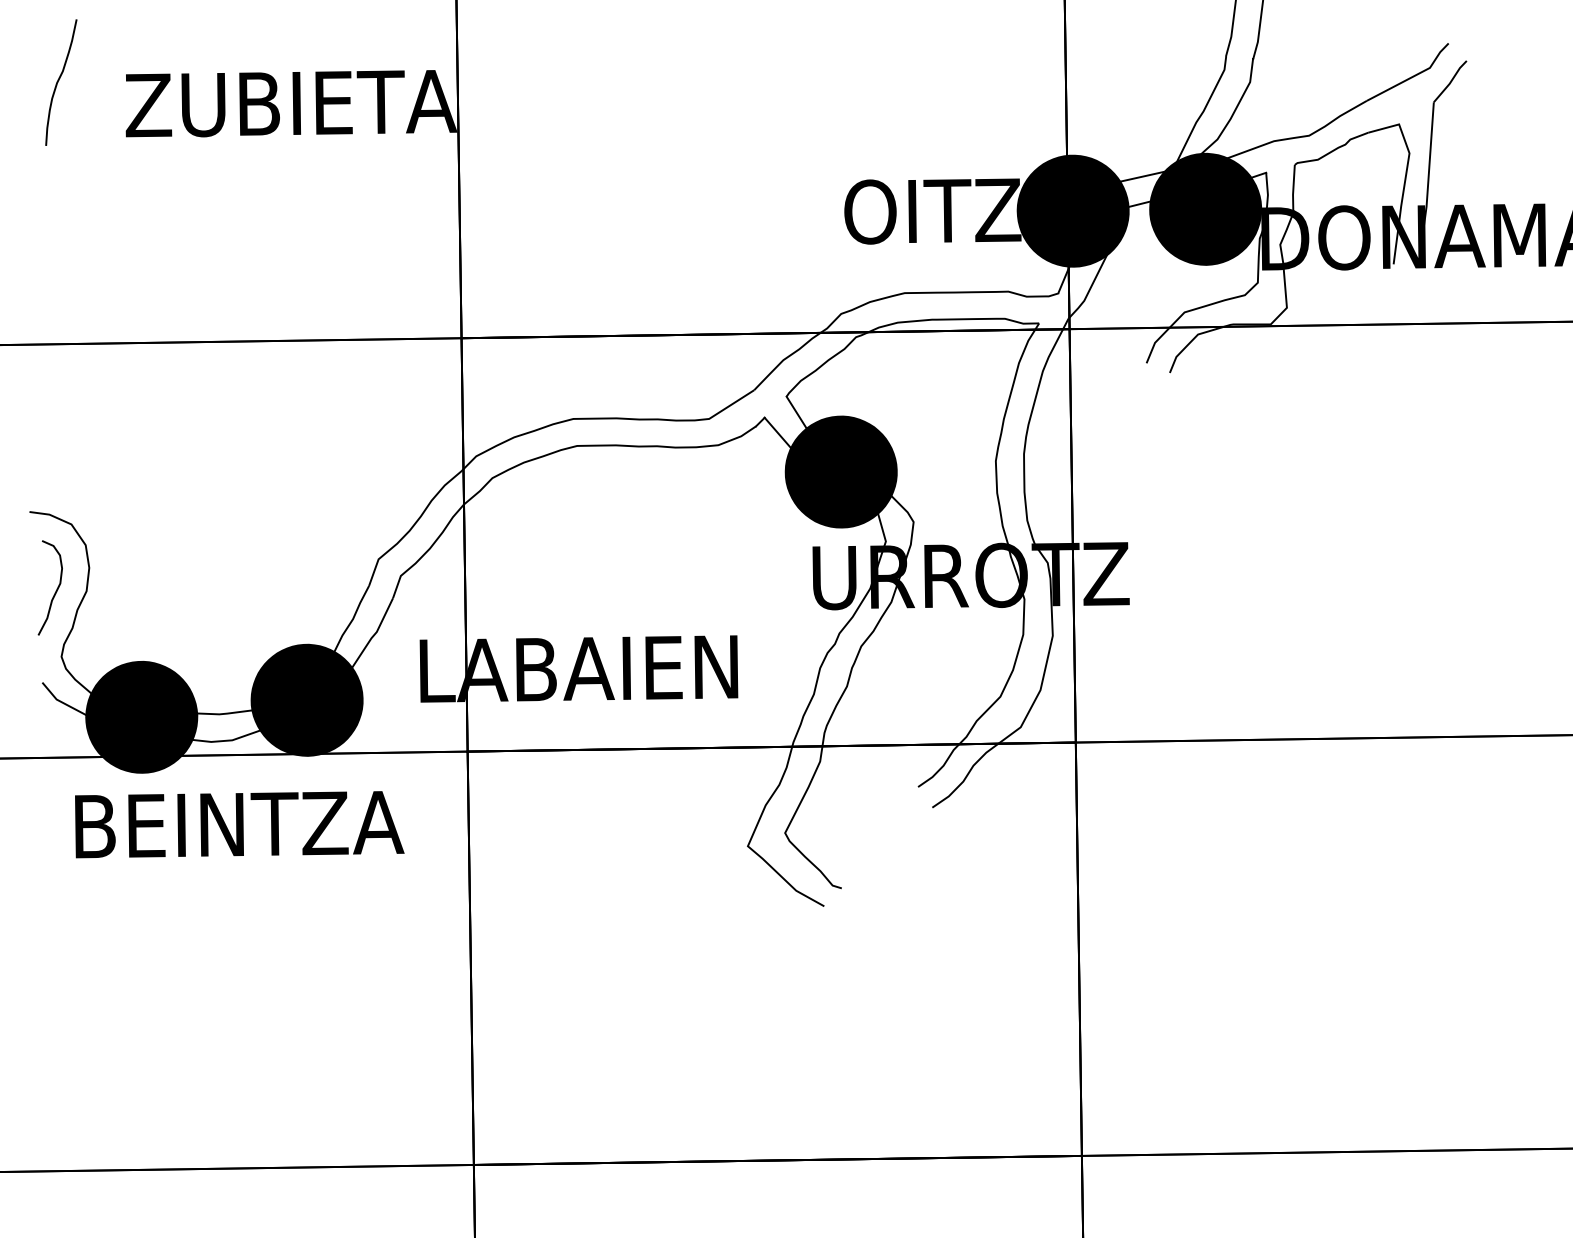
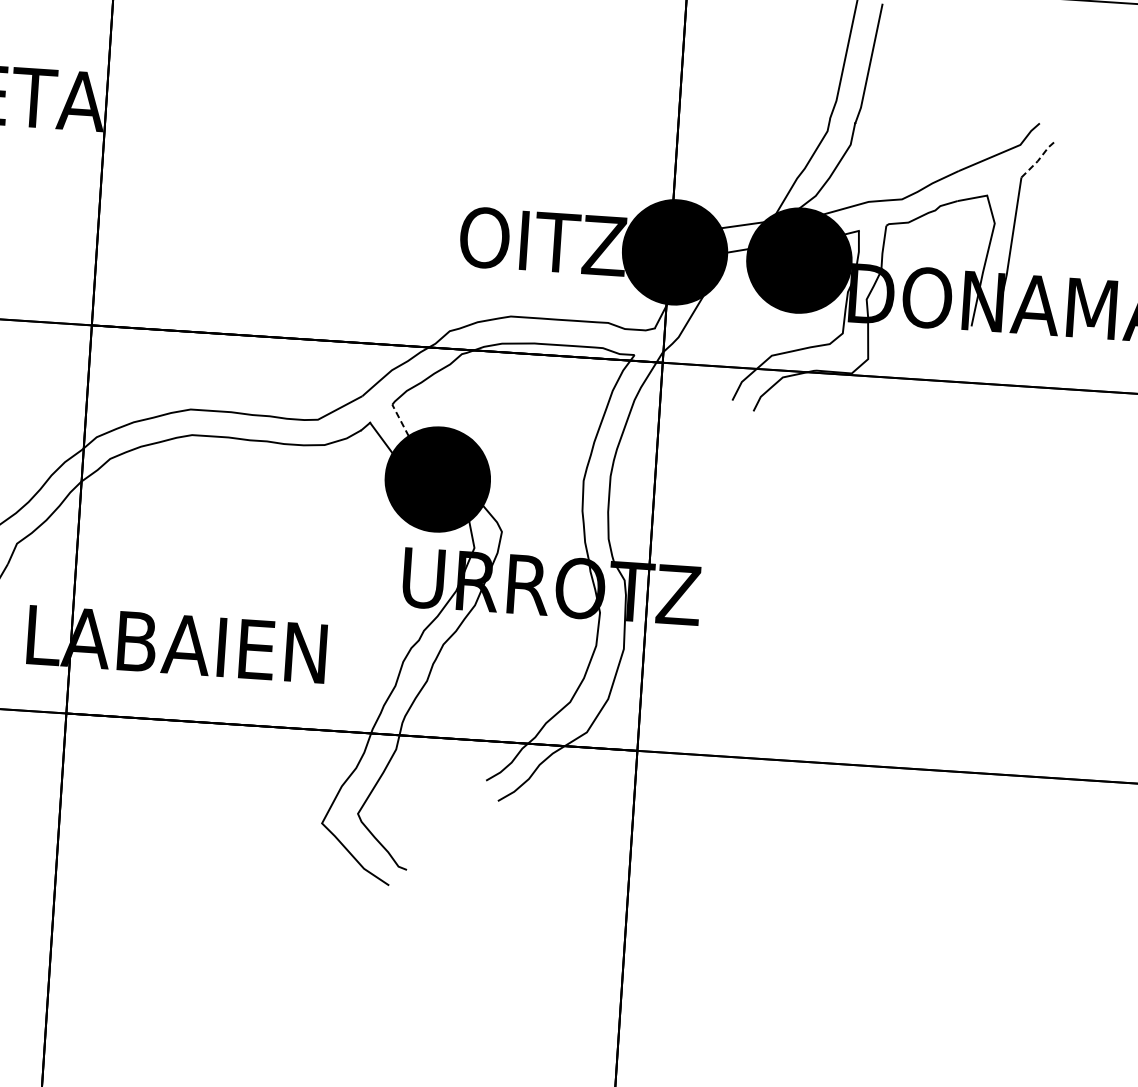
line: (1450, 82) -> (1038, 160), solid -> dashed
line: (796, 412) -> (400, 420), solid -> dashed

